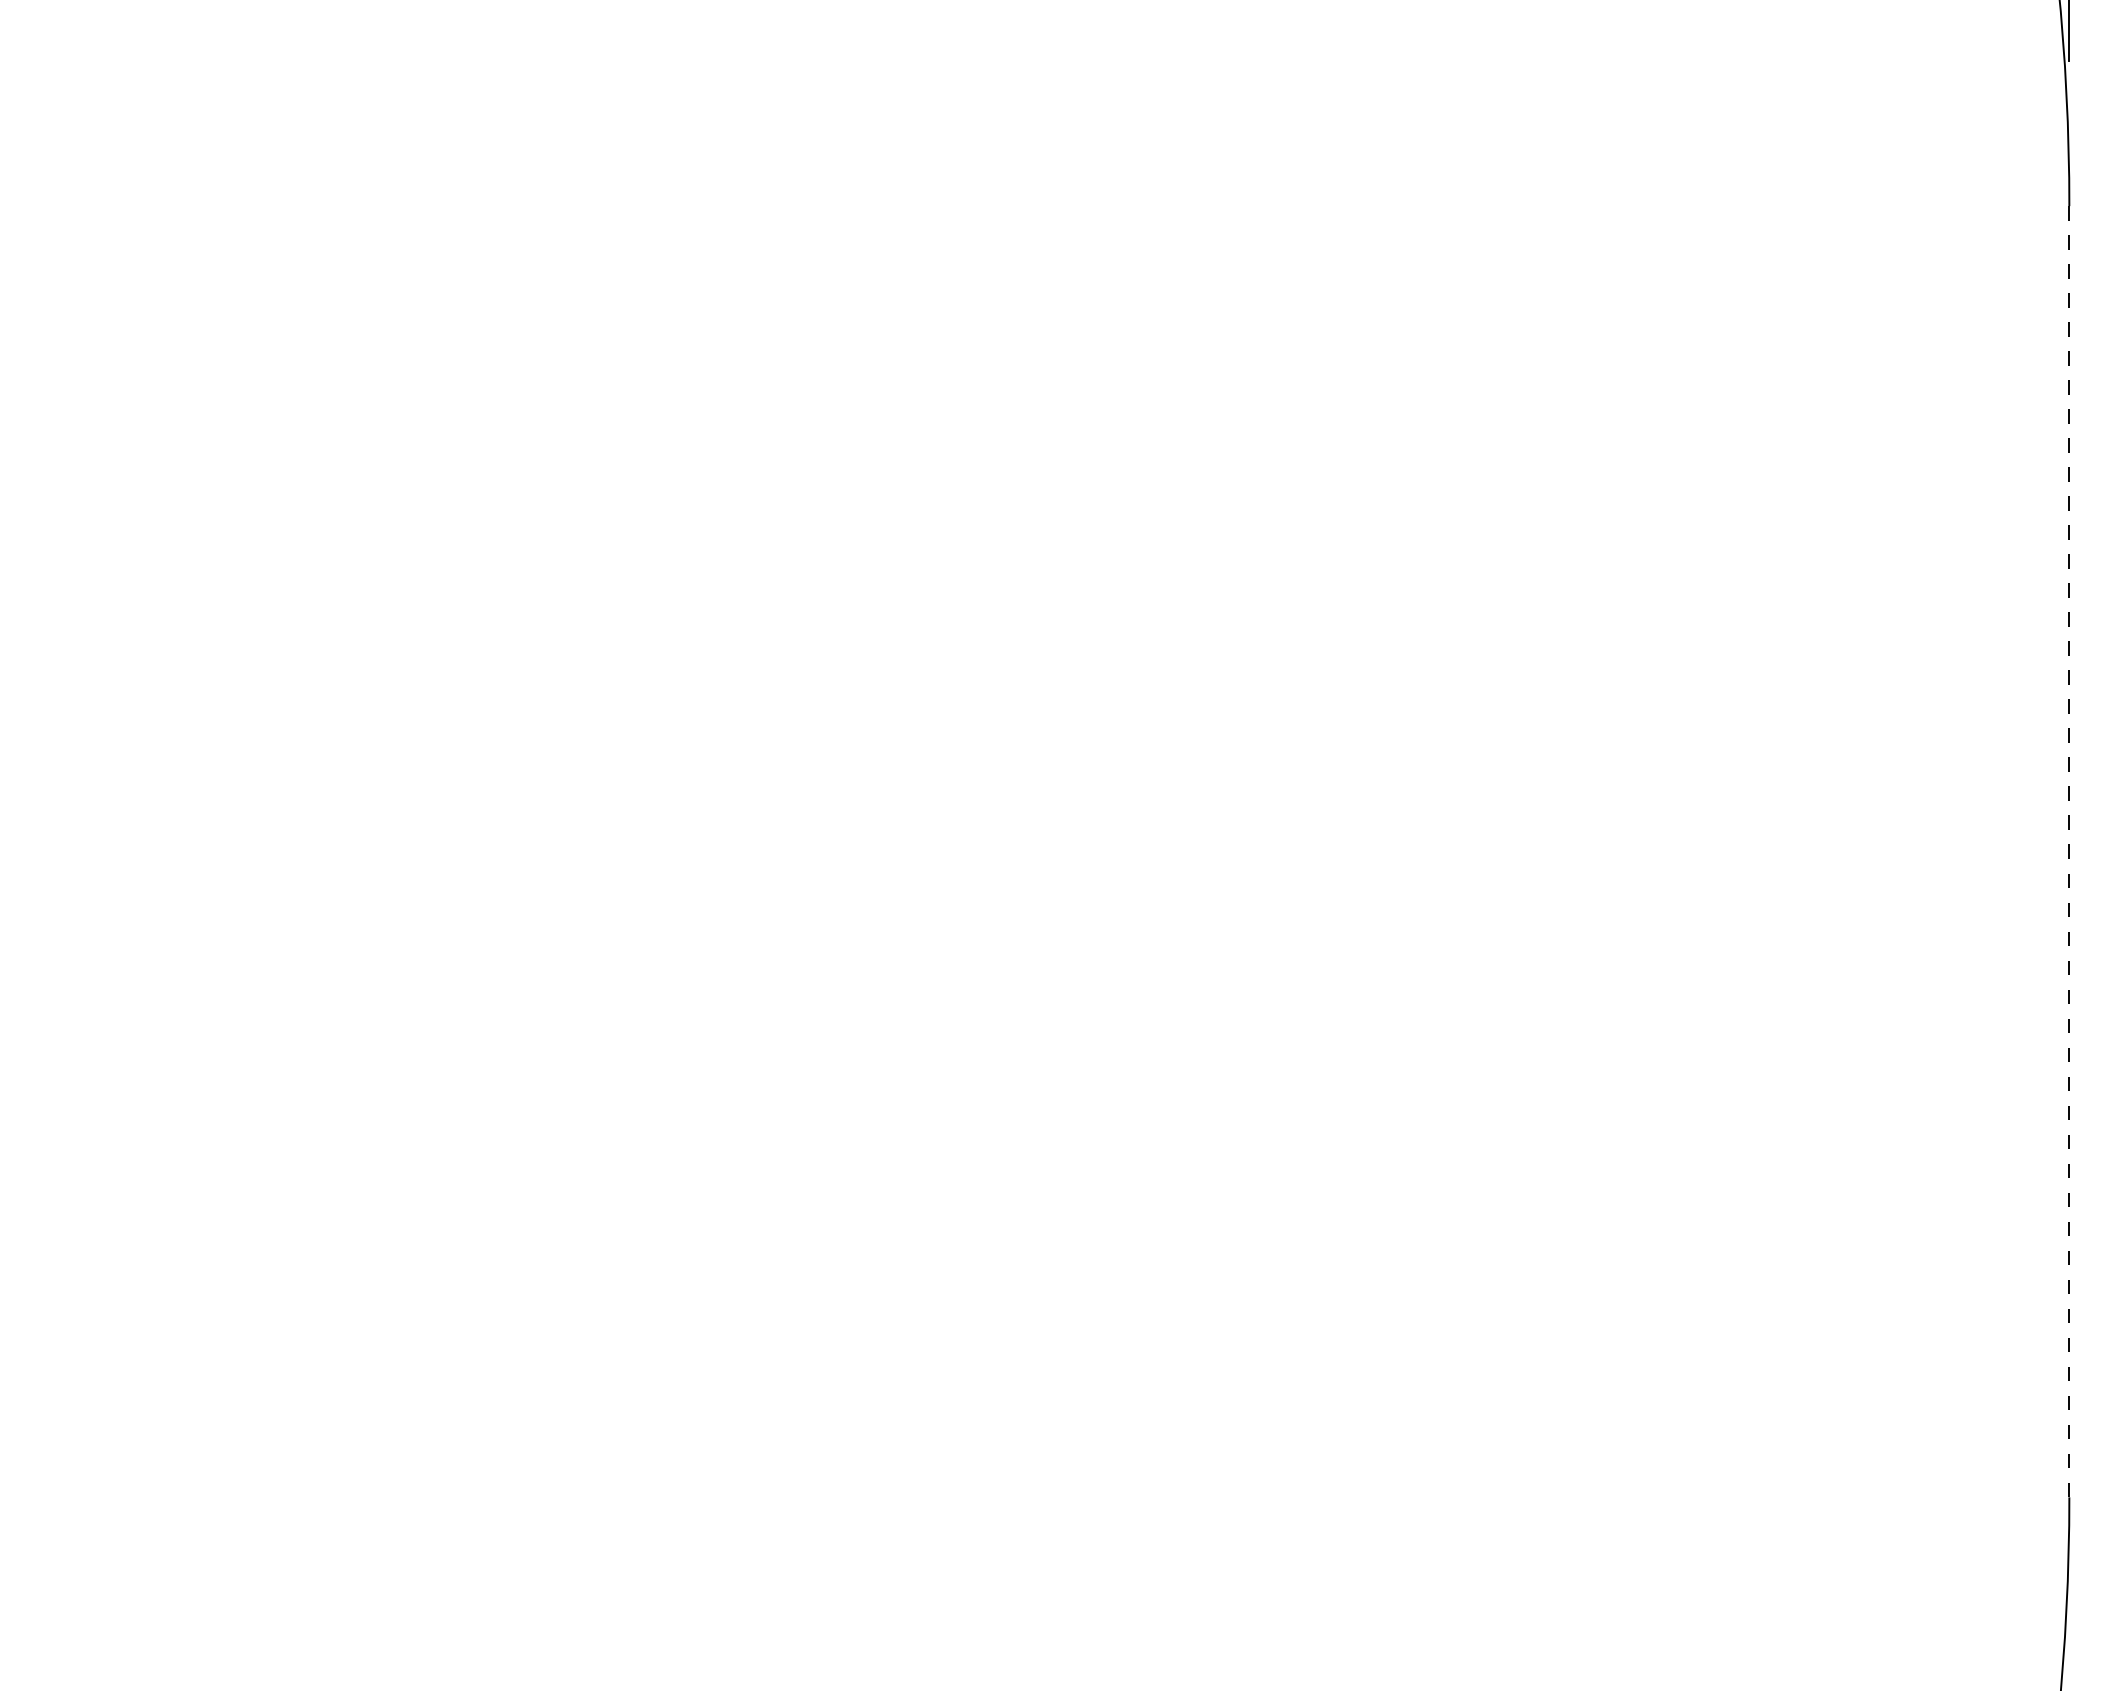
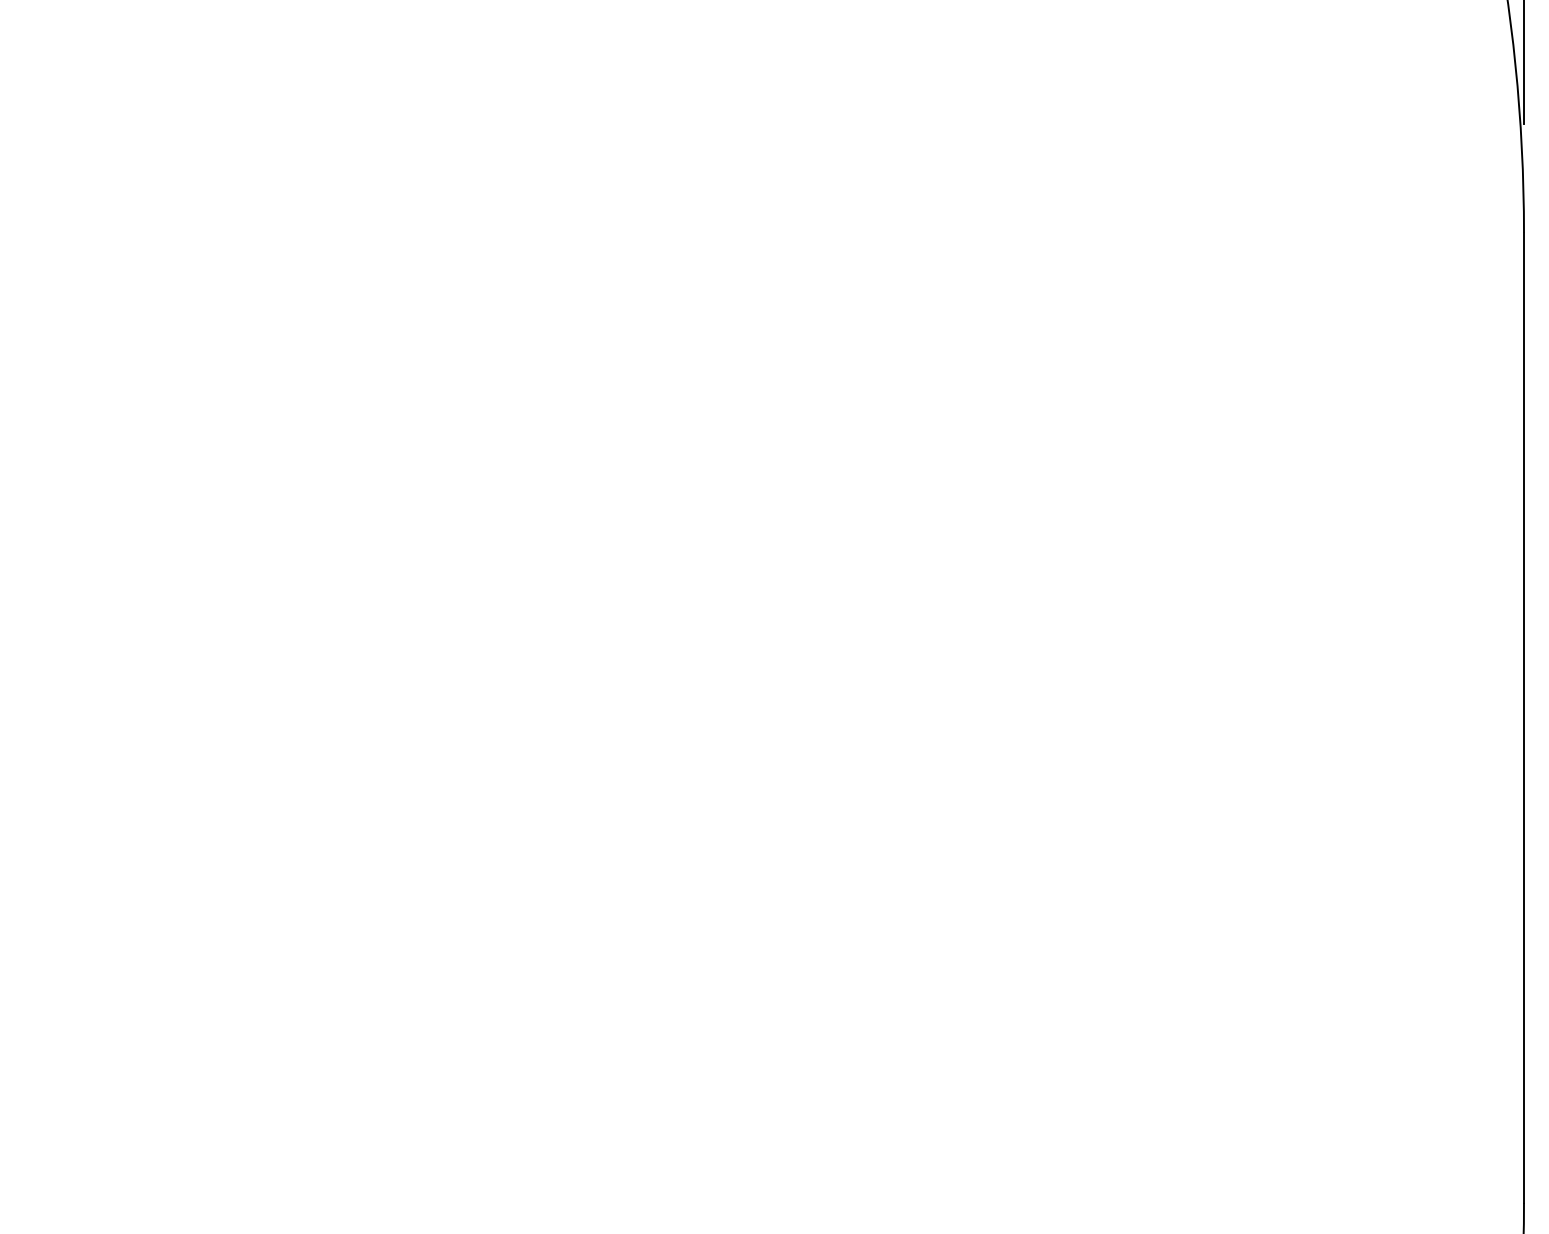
line: (2069, 851) -> (1524, 717), dashed -> solid

